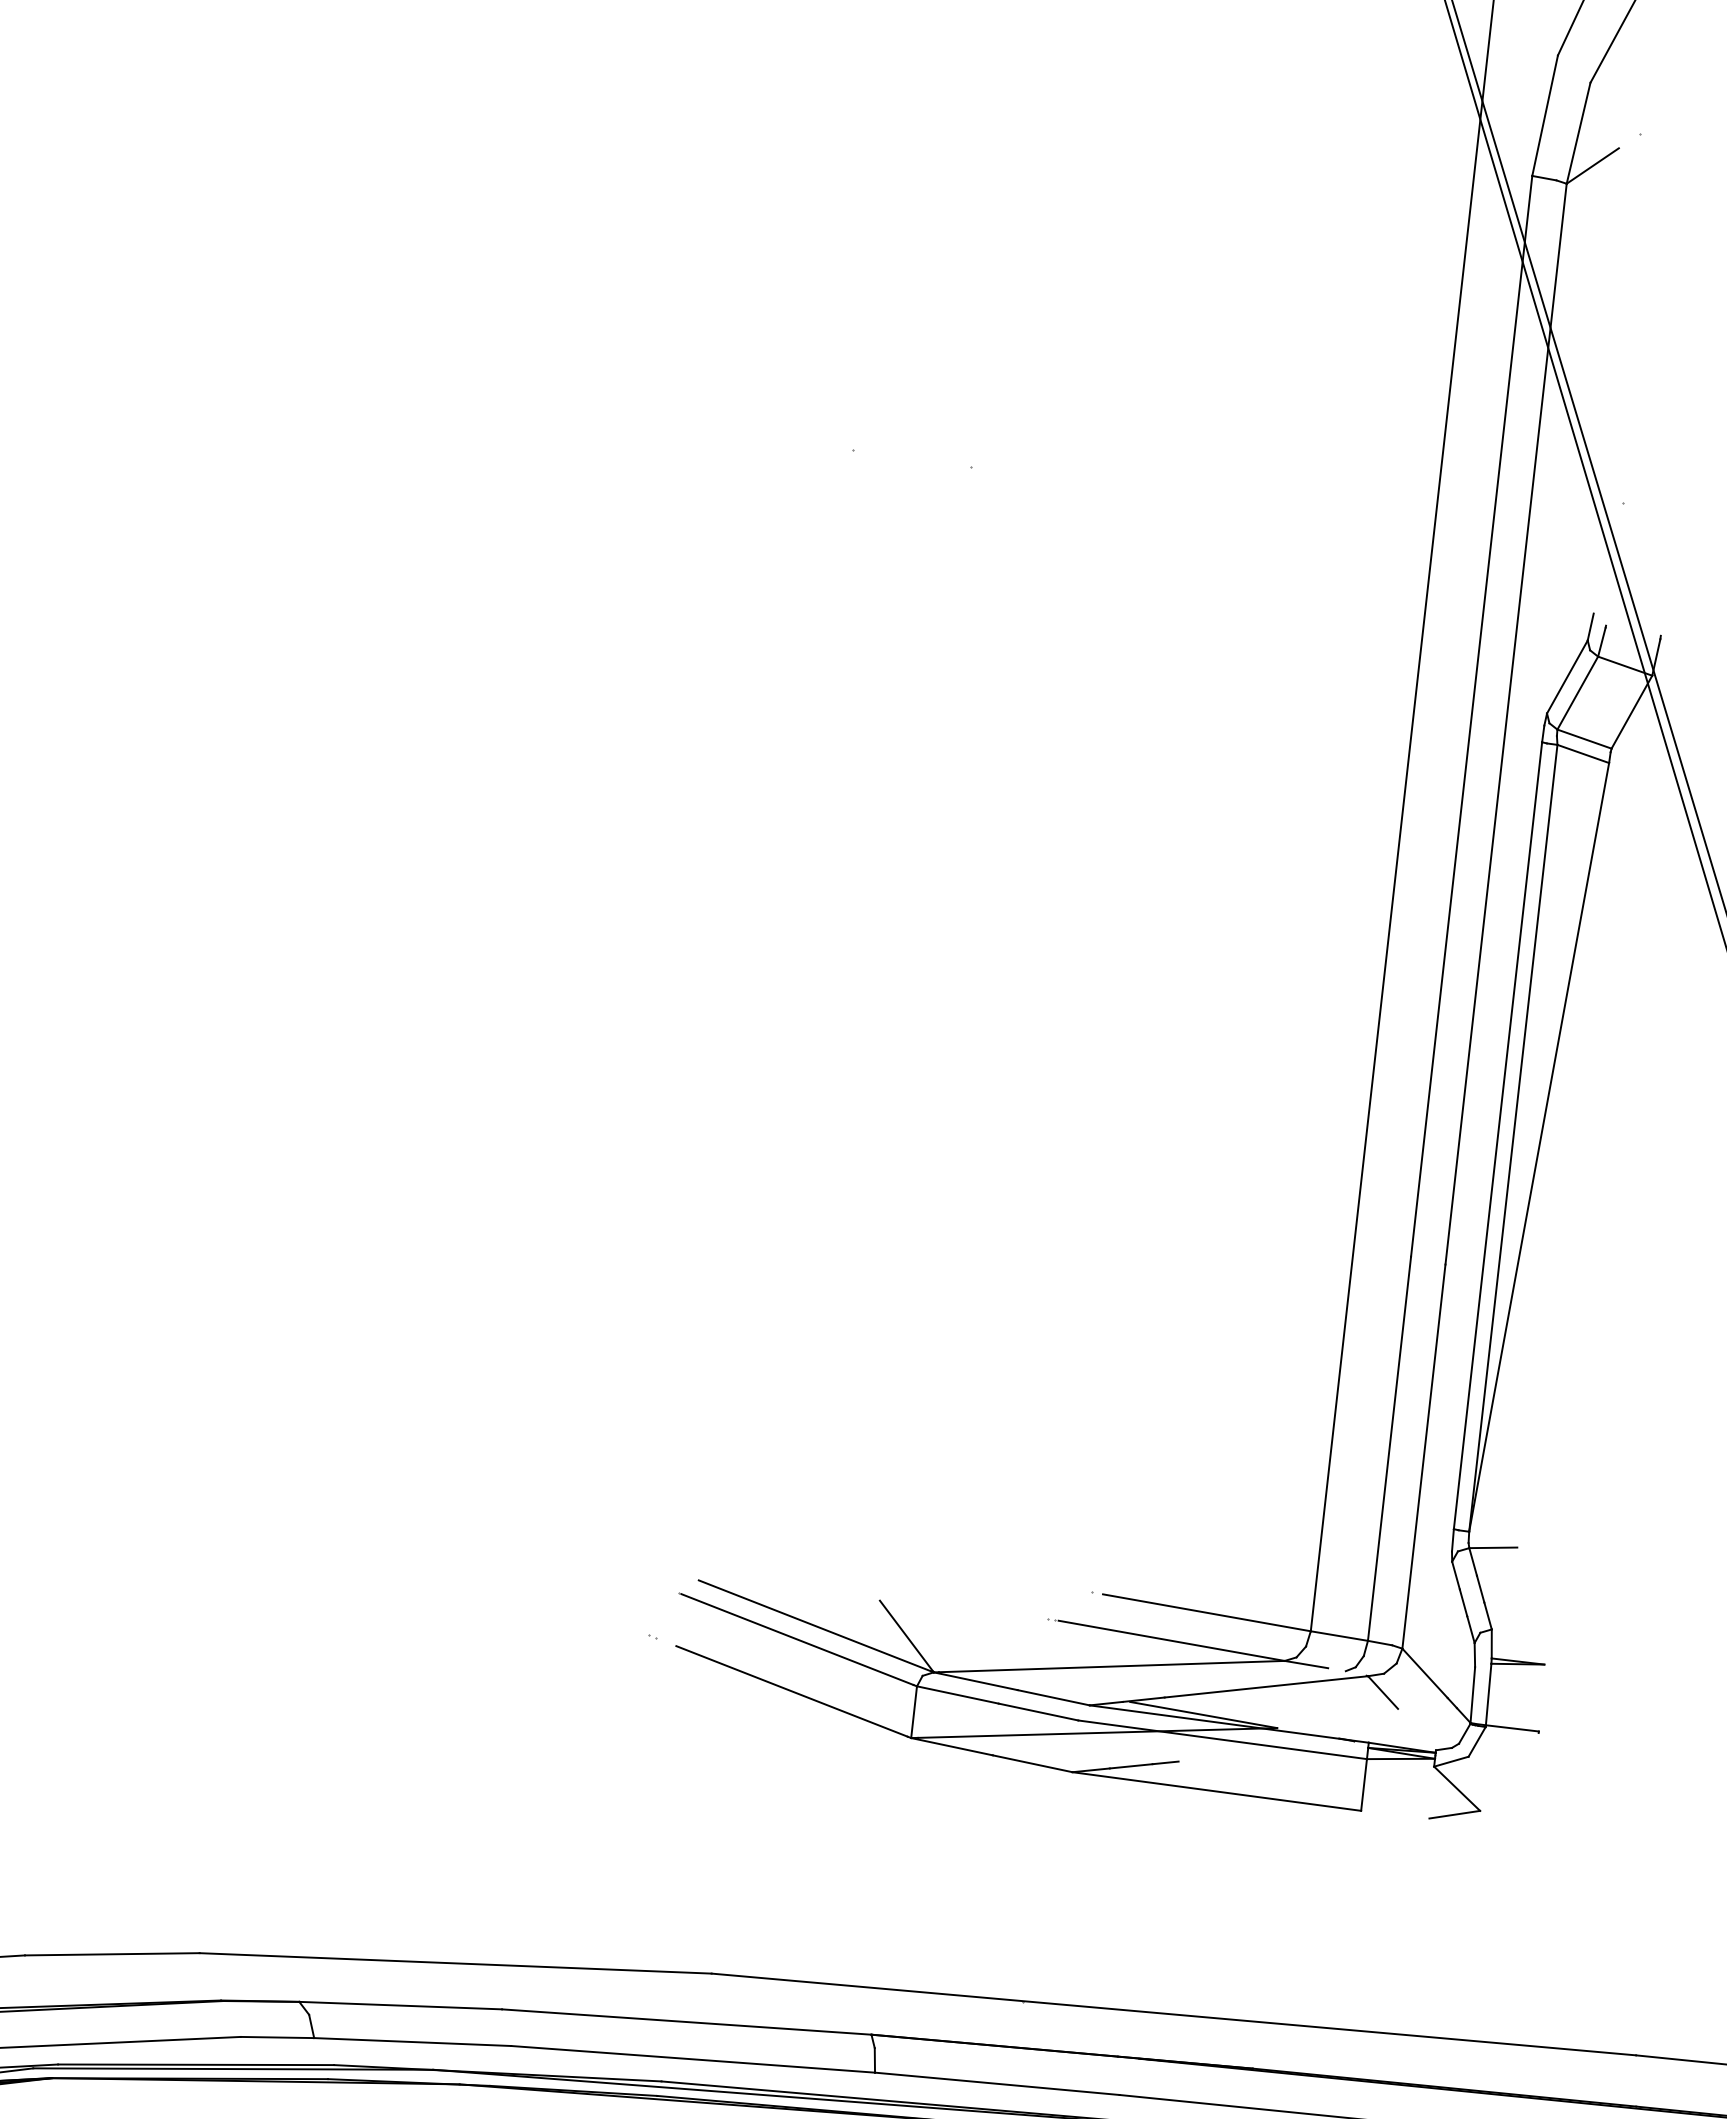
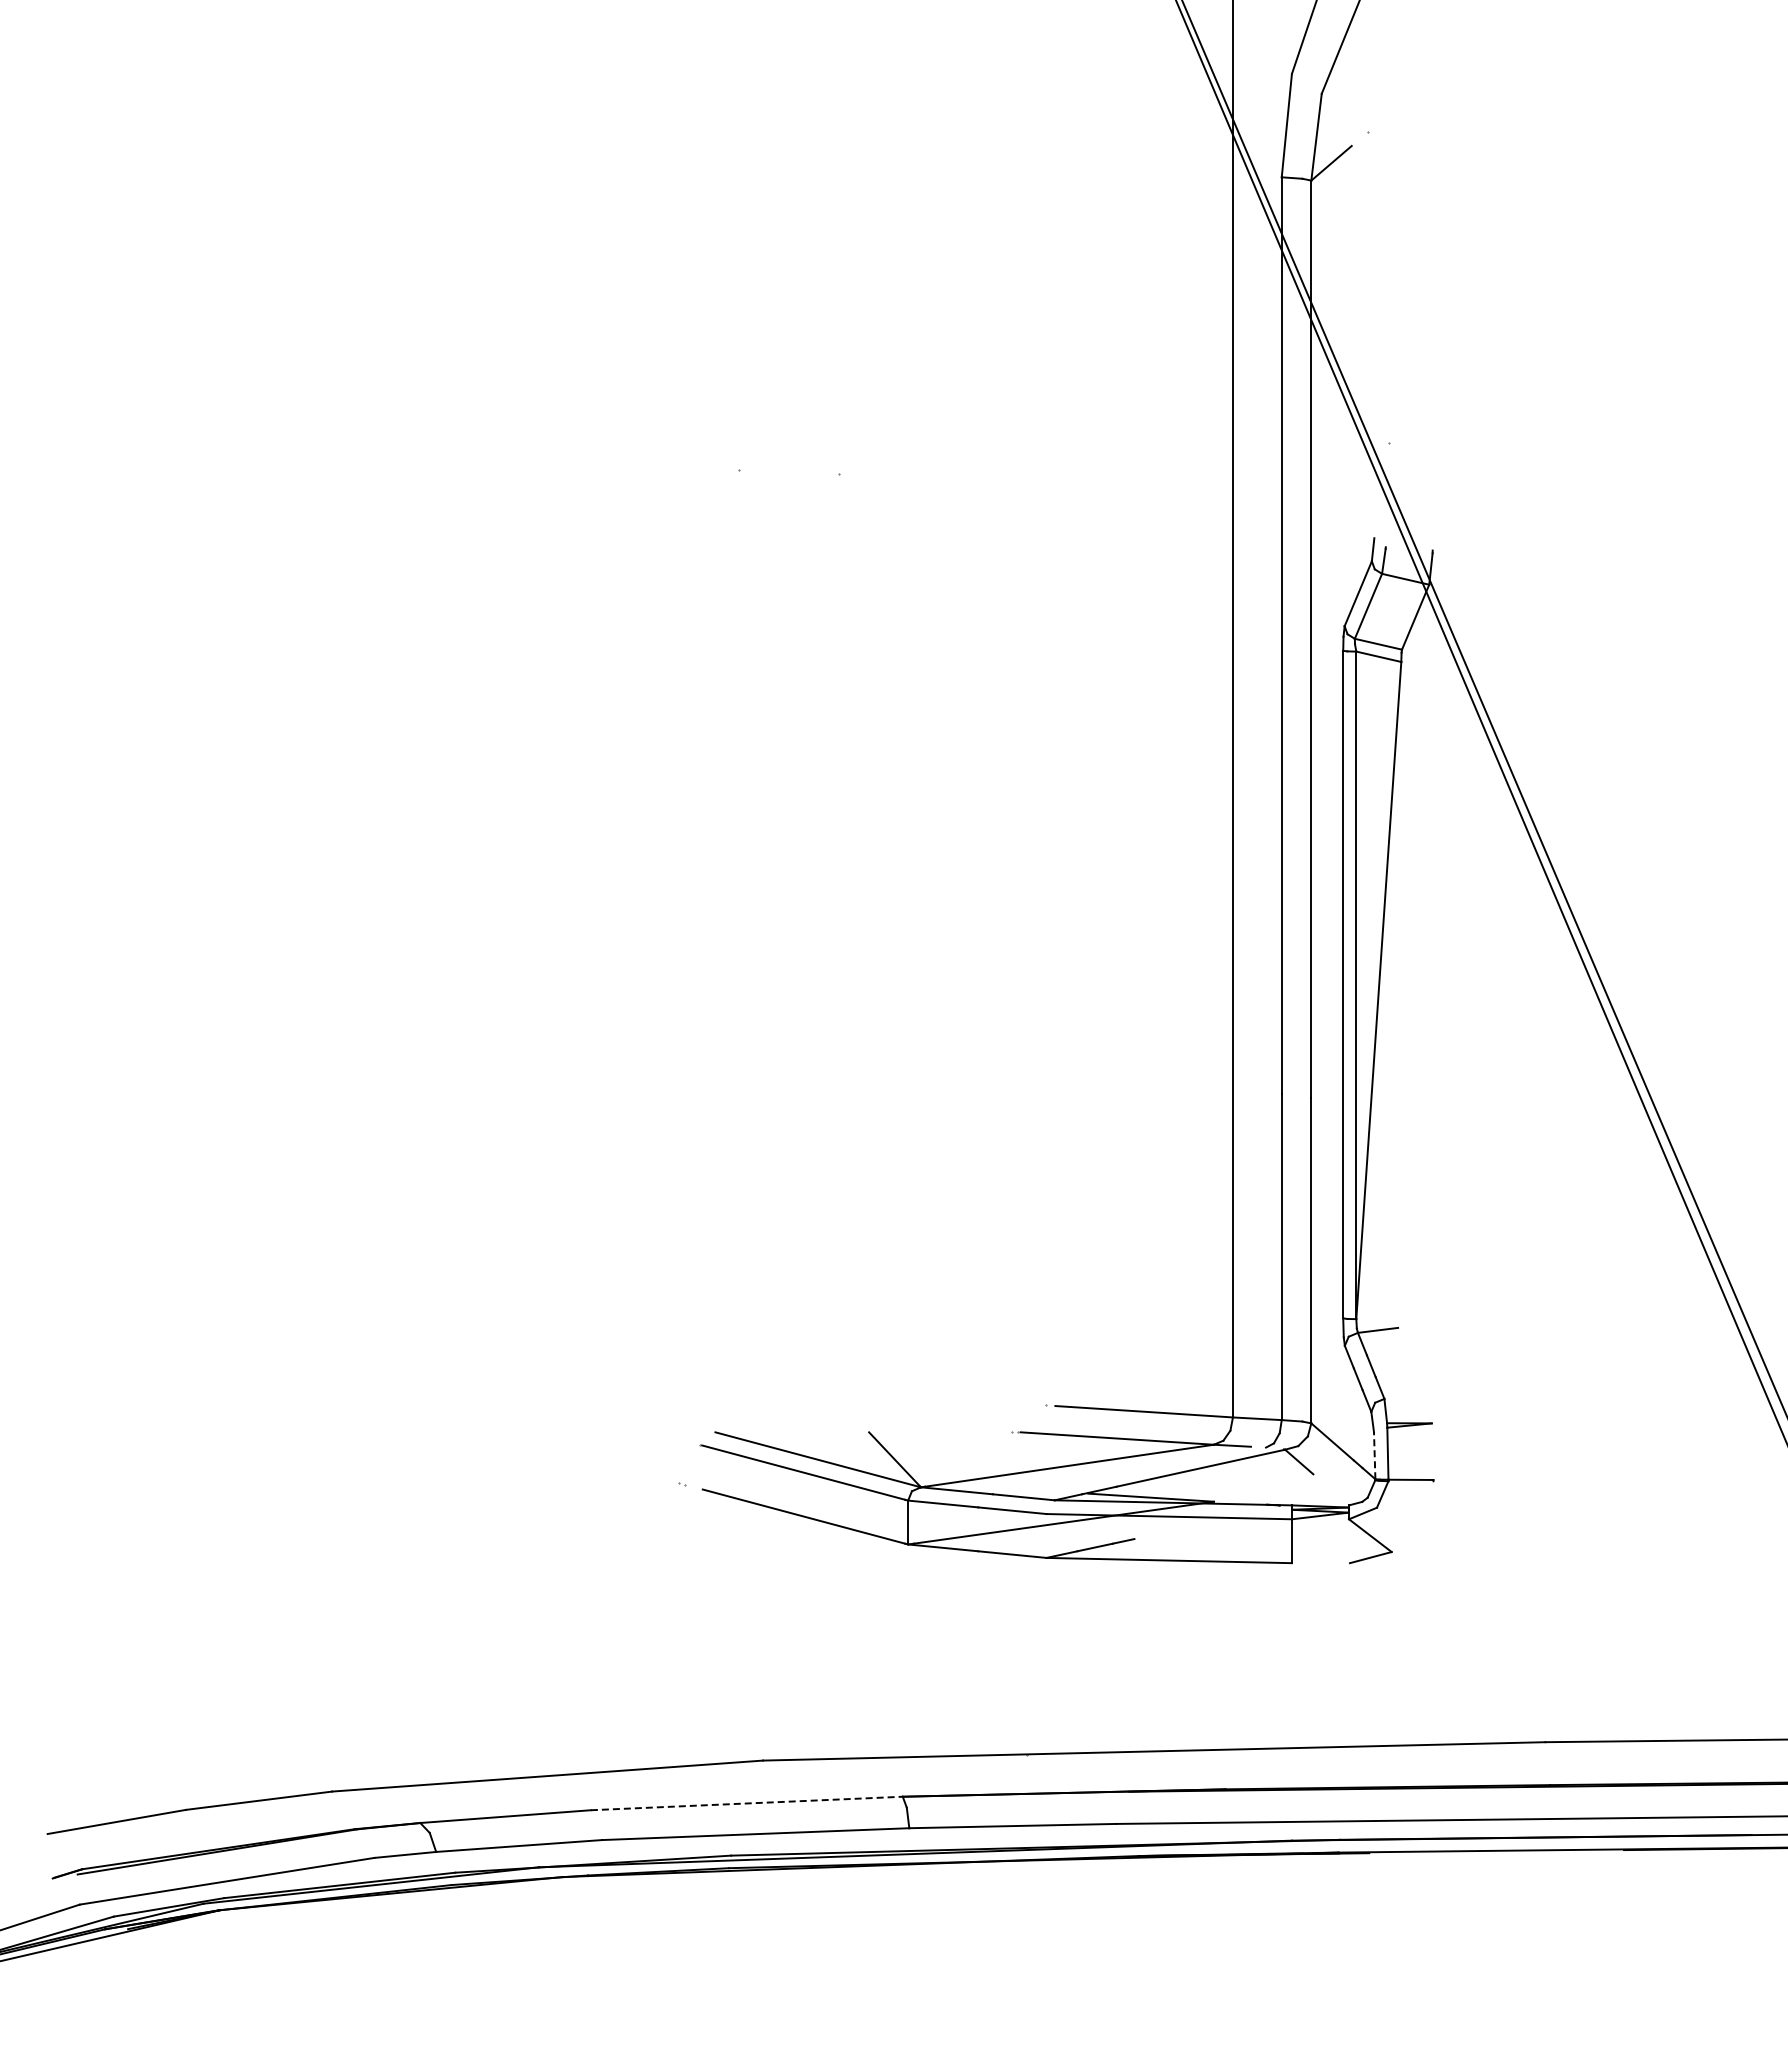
line: (1472, 1694) -> (1374, 1455), solid -> dashed
line: (687, 2022) -> (747, 1803), solid -> dashed

